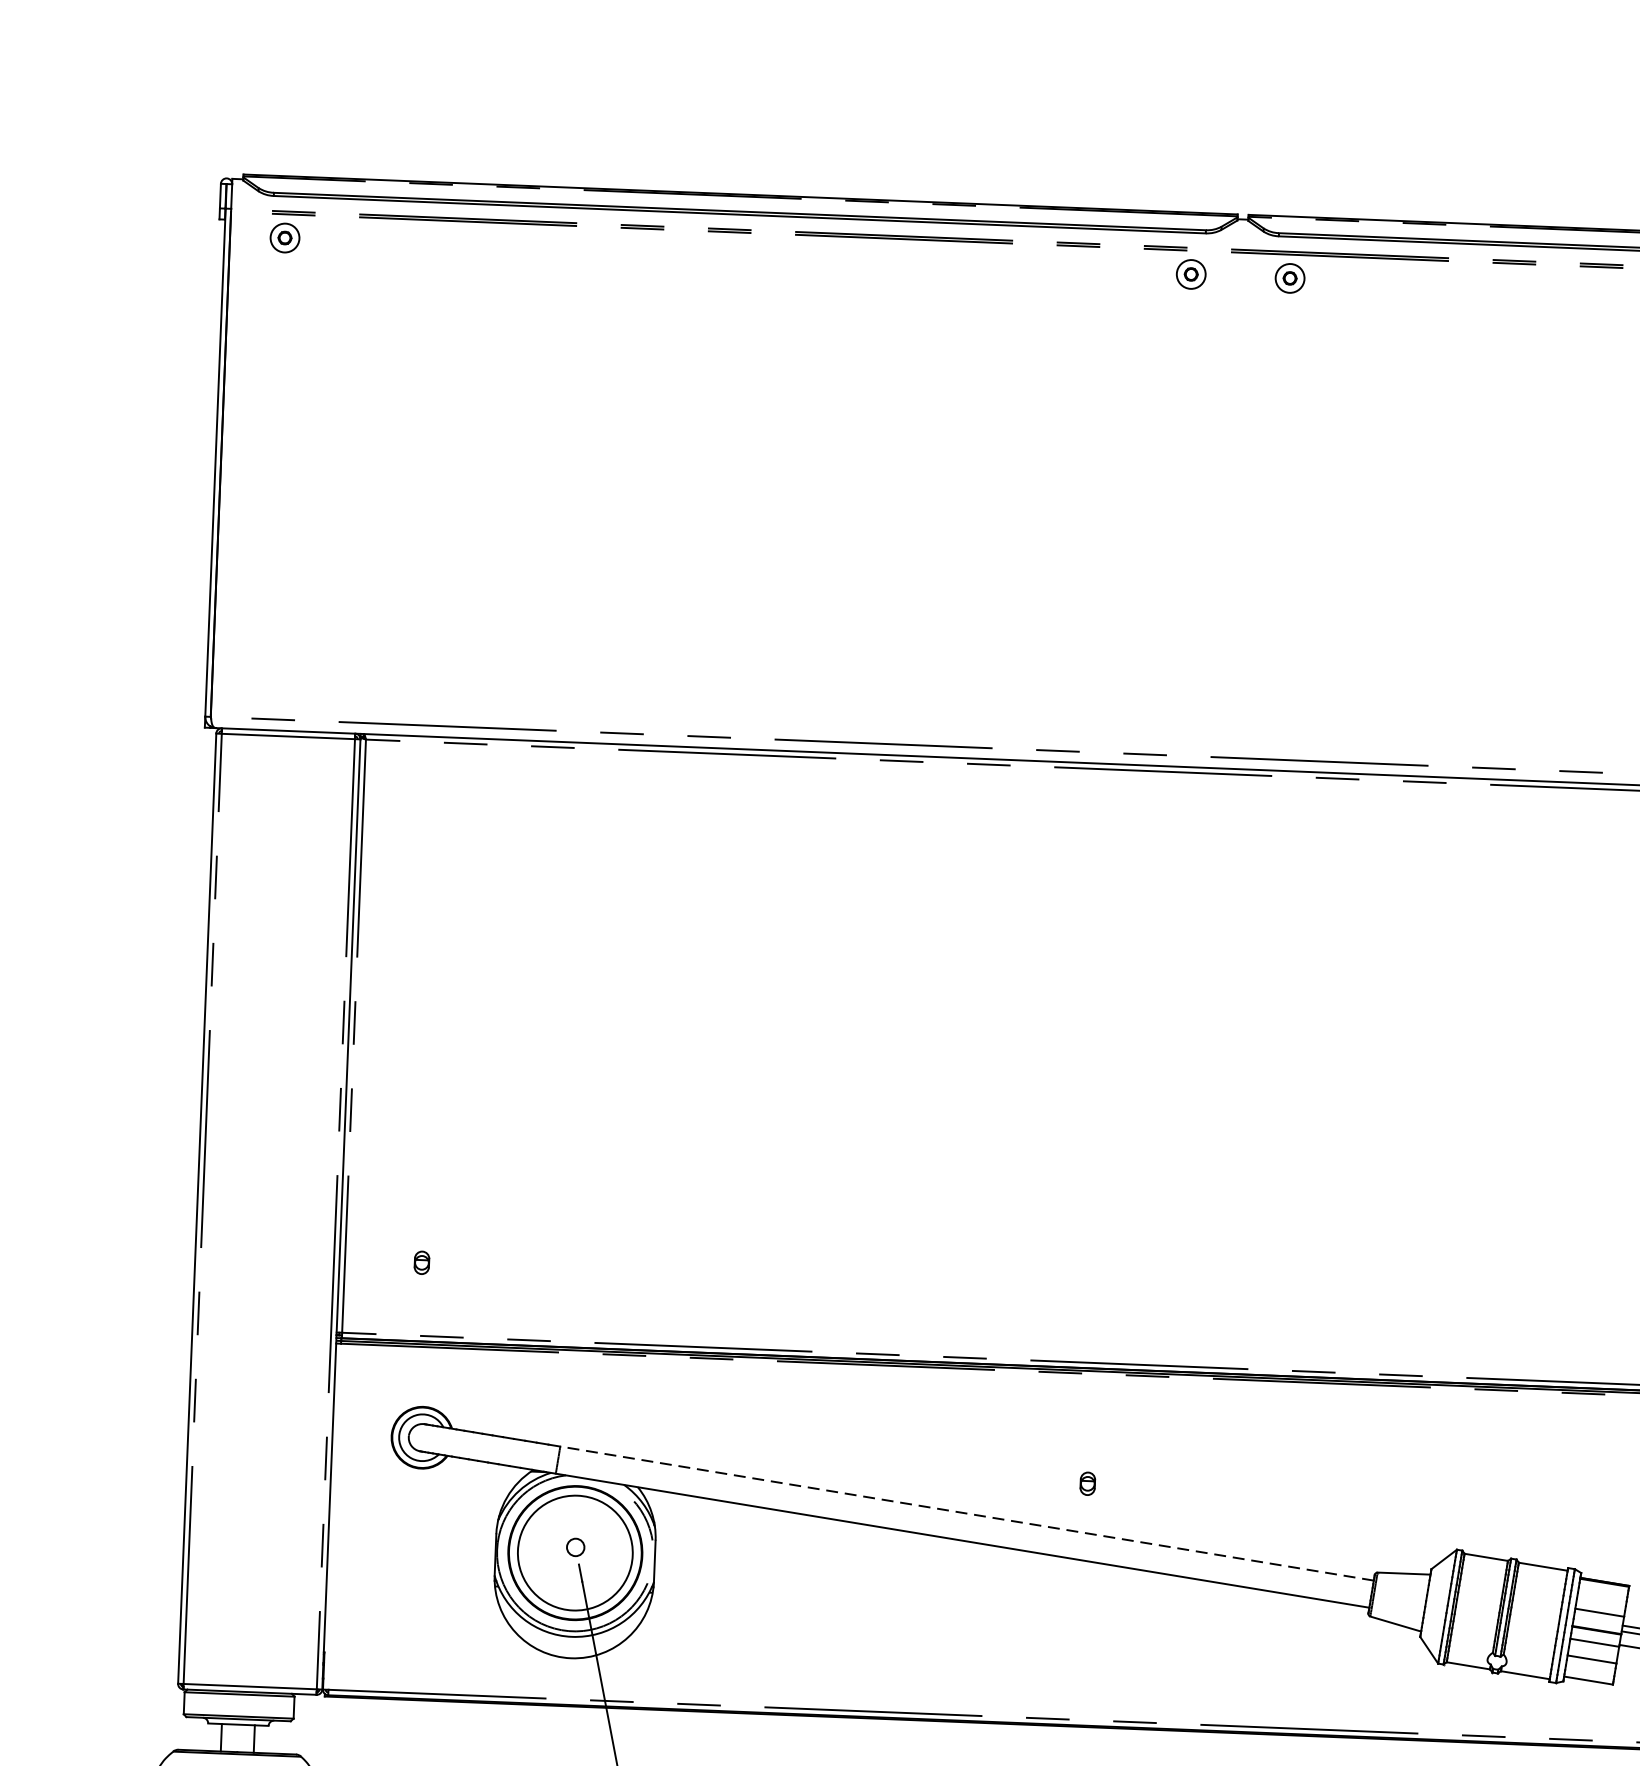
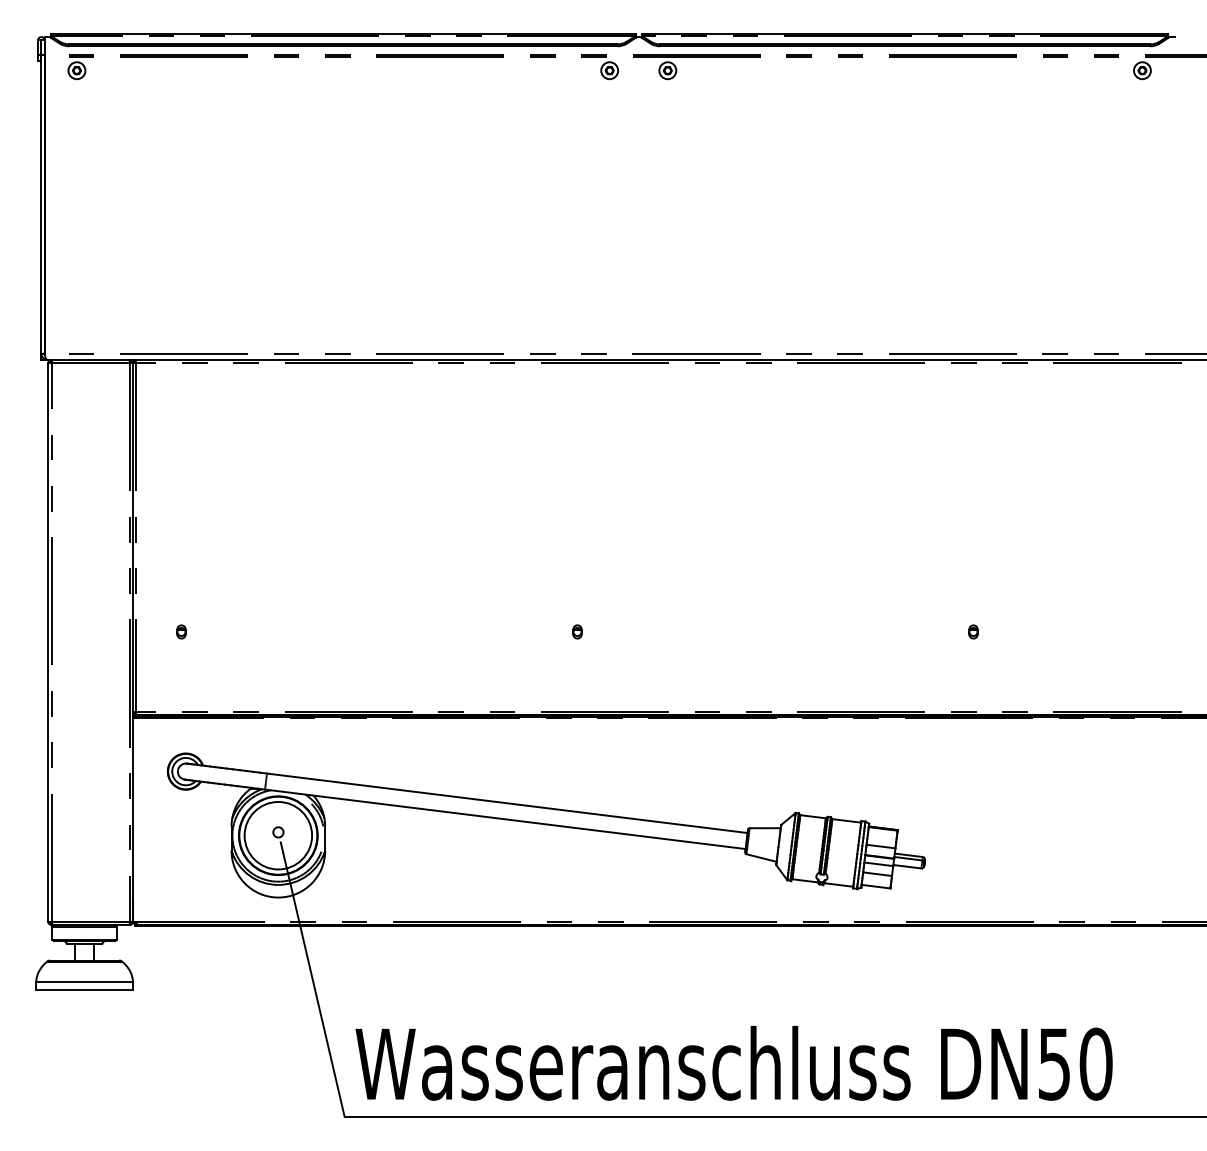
part: (422, 1262) -> (181, 631), moved
part: (1087, 1483) -> (577, 631), moved
line: (965, 1513) -> (506, 803), dashed -> solid

